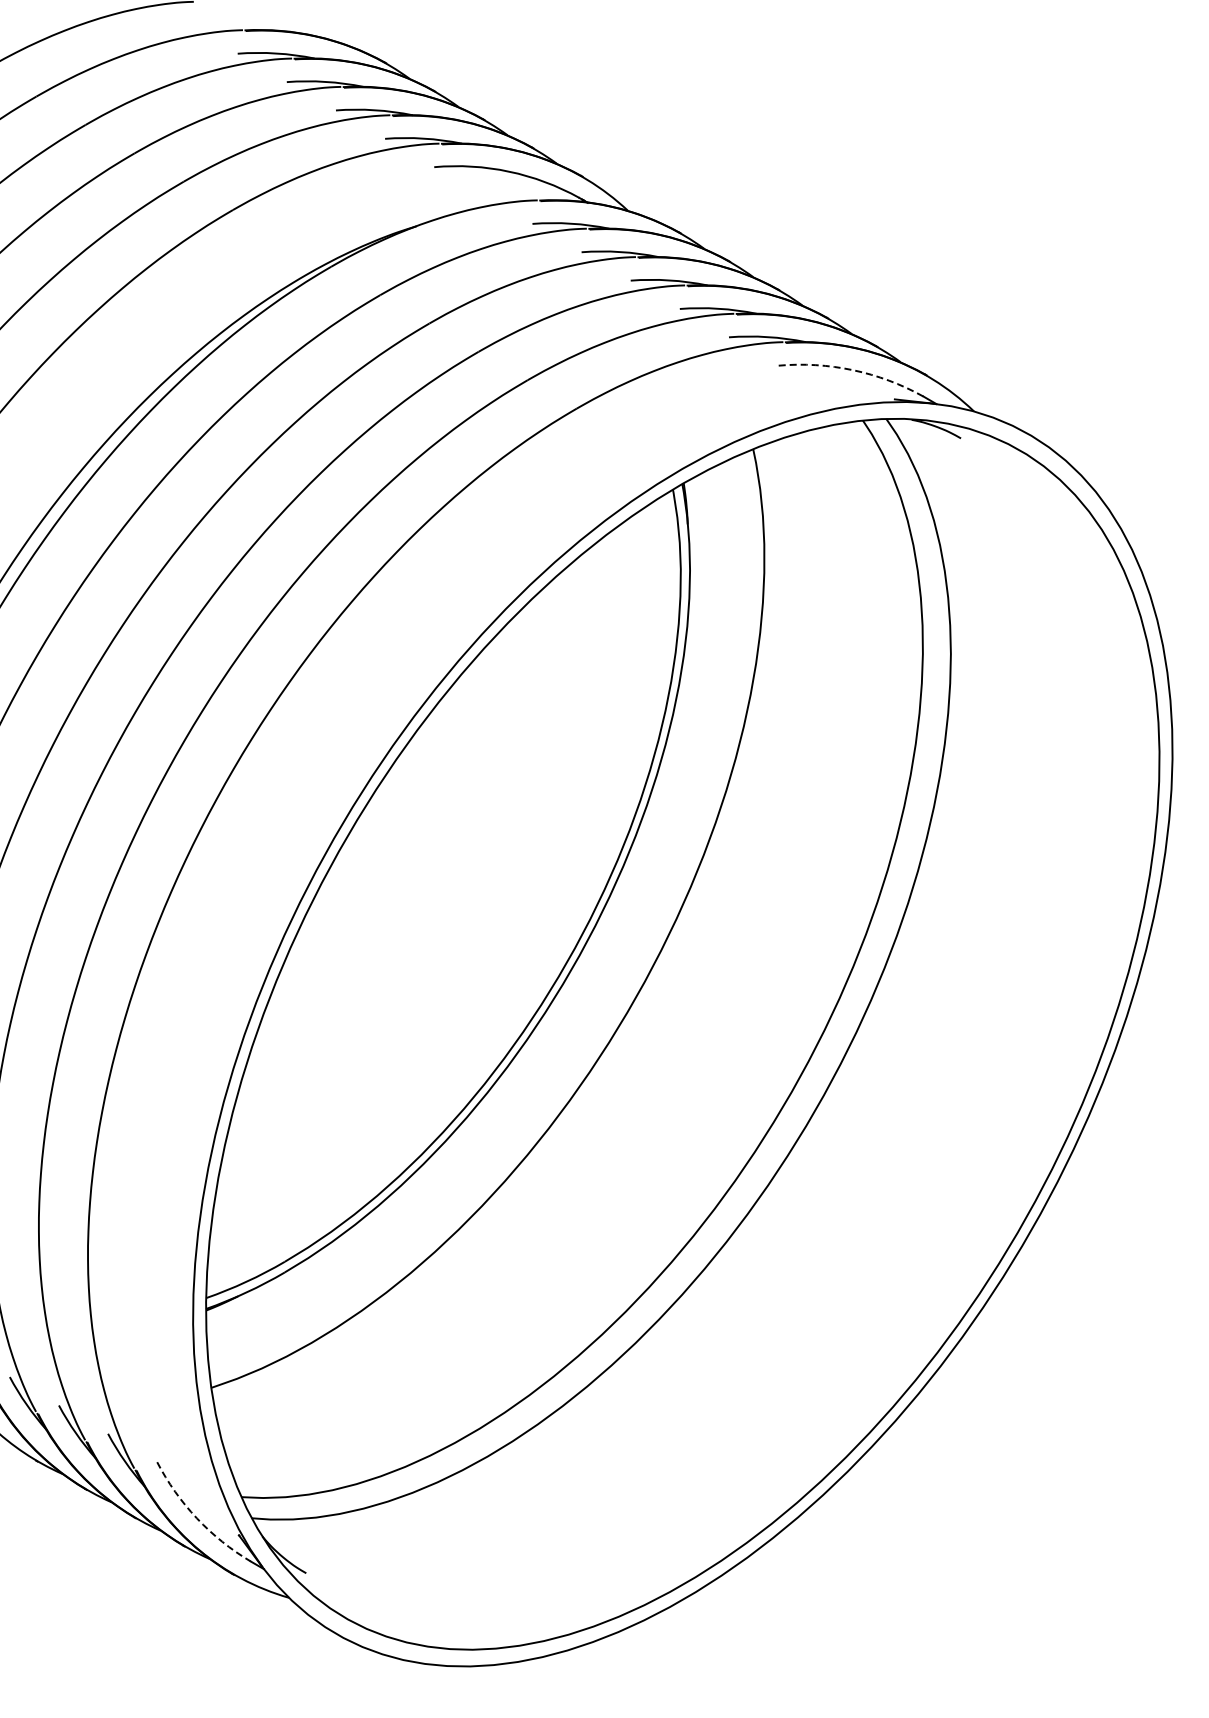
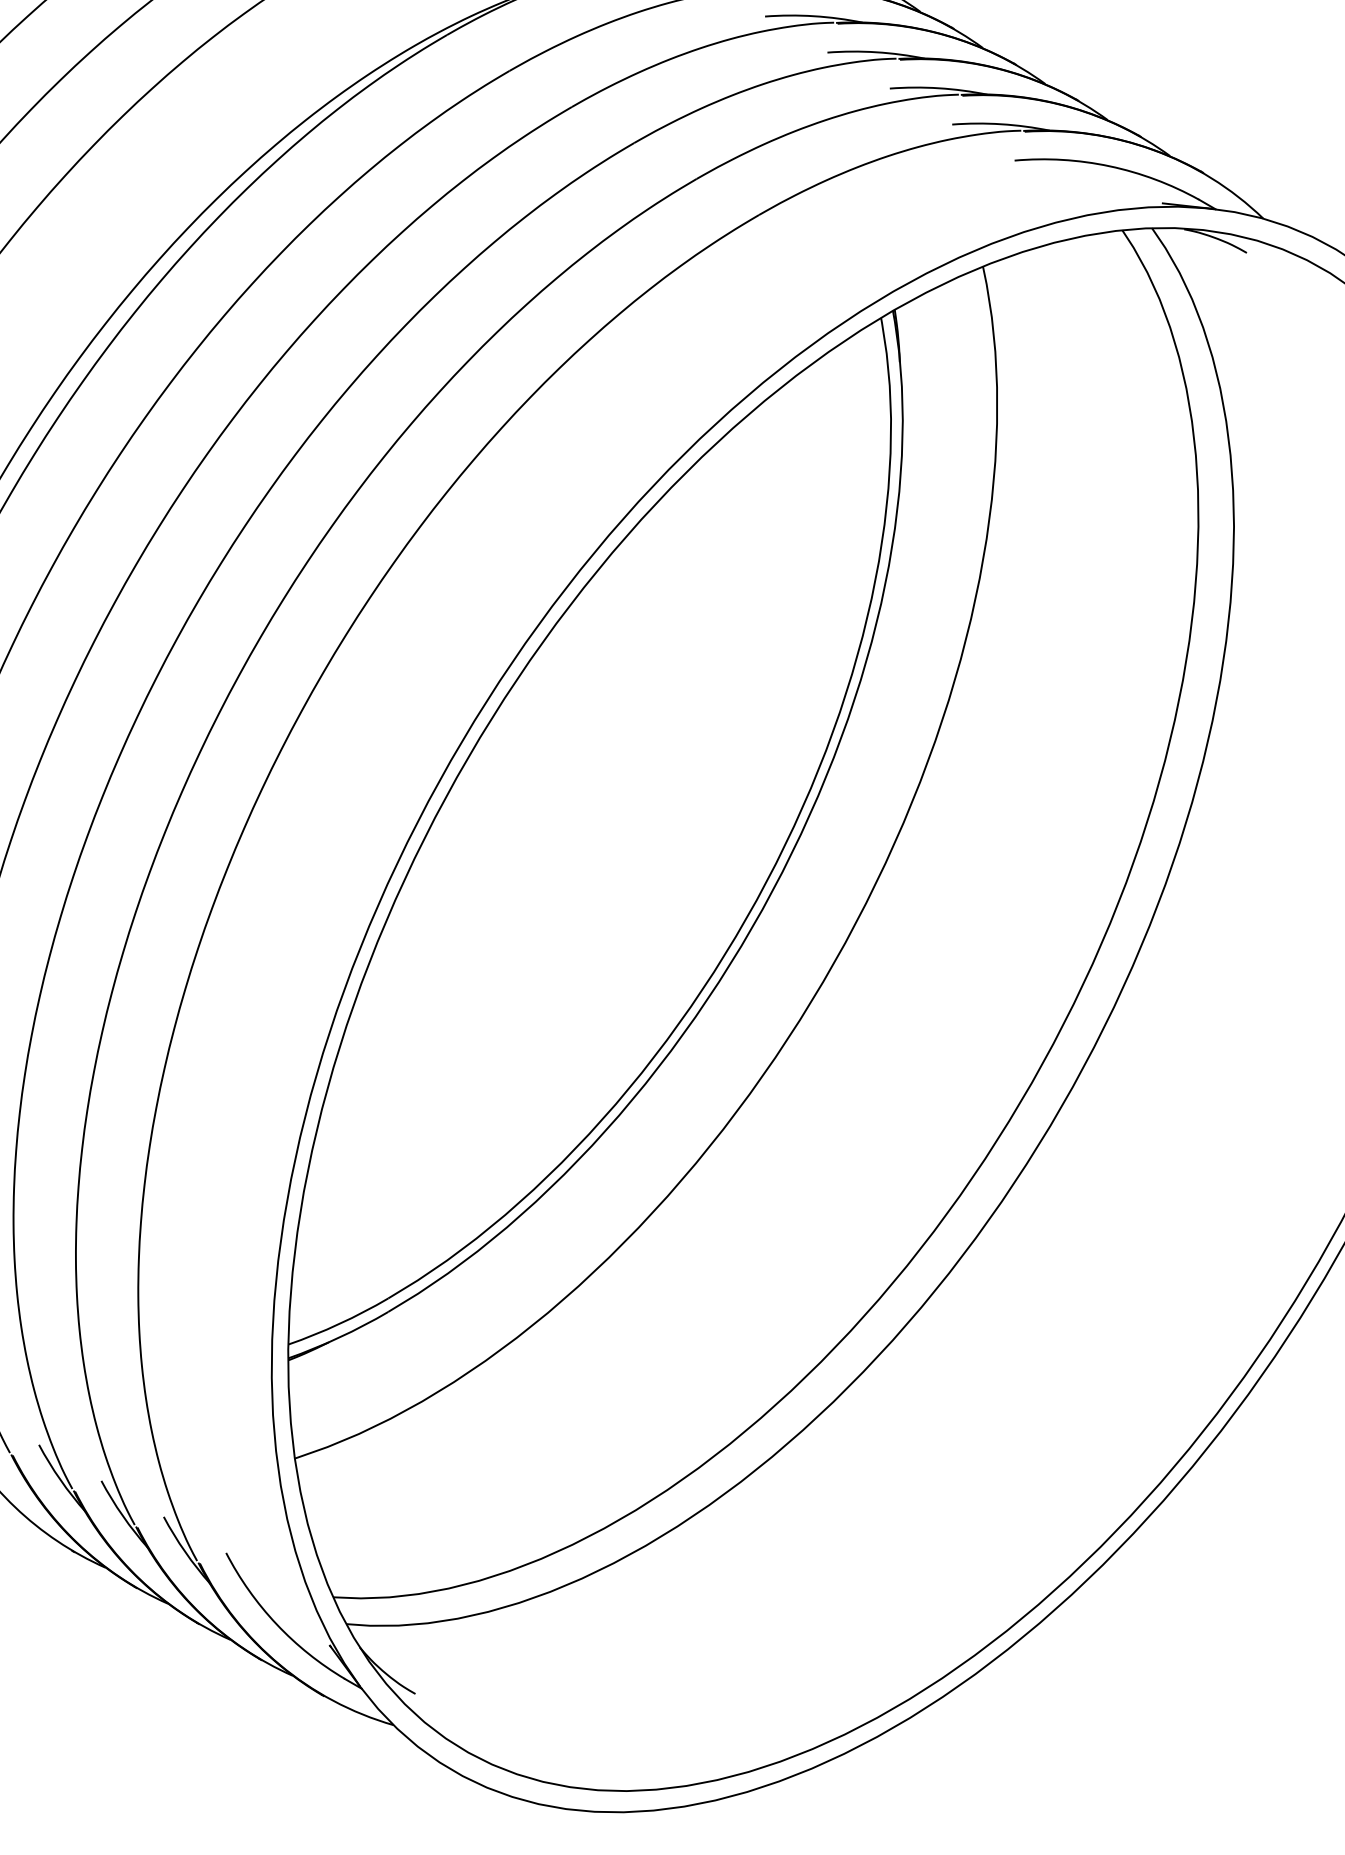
arc: (853, 370) -> (1110, 166), dashed -> solid
arc: (196, 1518) -> (276, 1624), dashed -> solid

